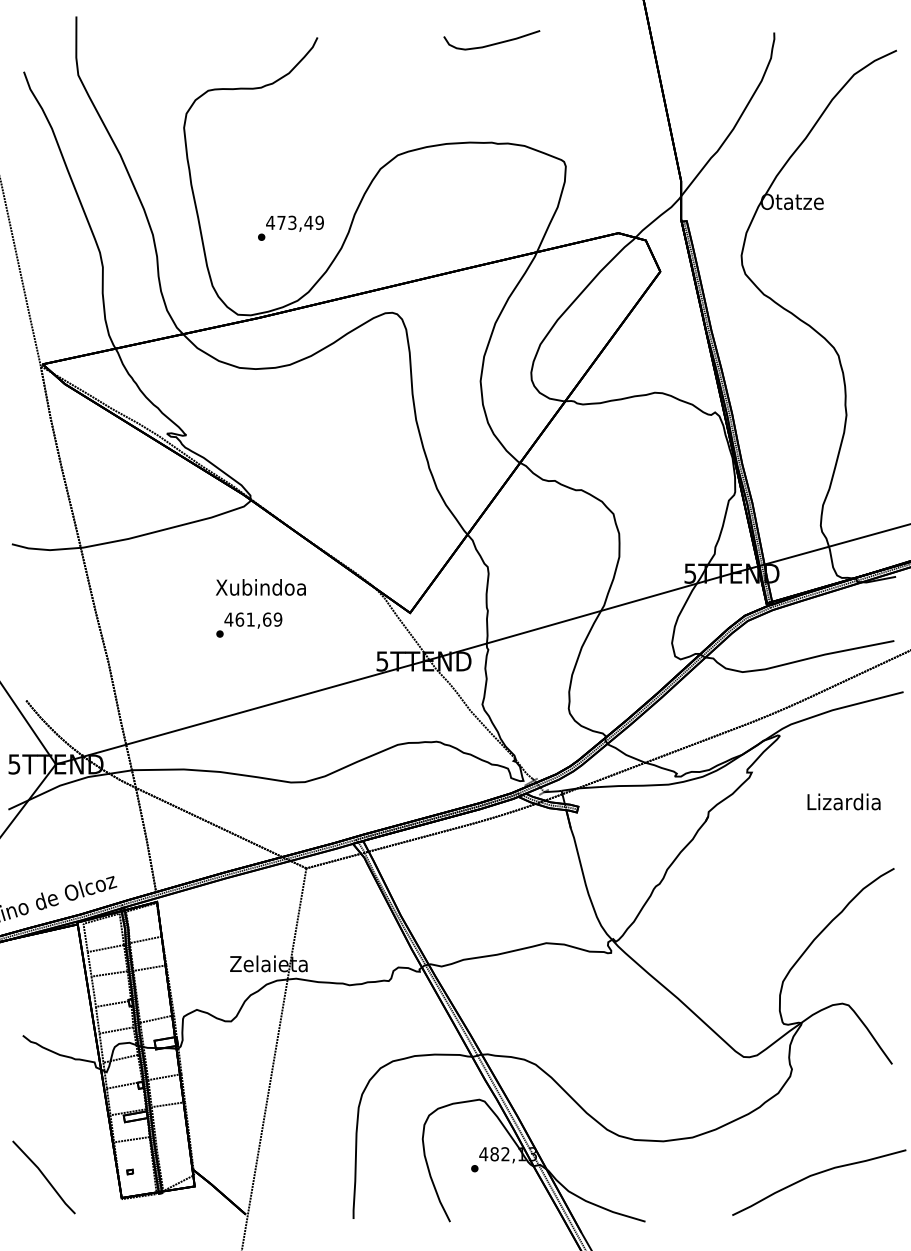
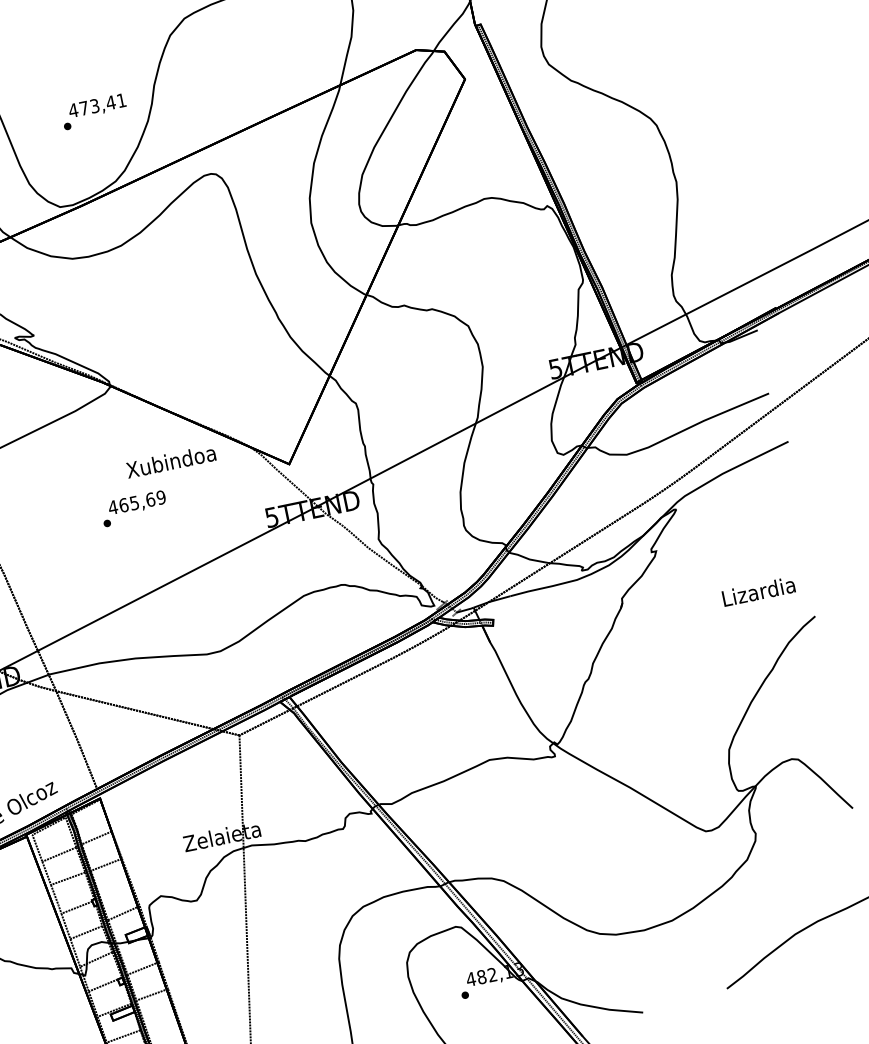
text: (319, 222) -> (121, 100), 473,49 -> 473,41
text: (260, 587) -> (170, 461), moved
text: (250, 619) -> (134, 503), 461,69 -> 465,69
text: (843, 801) -> (758, 591), moved

